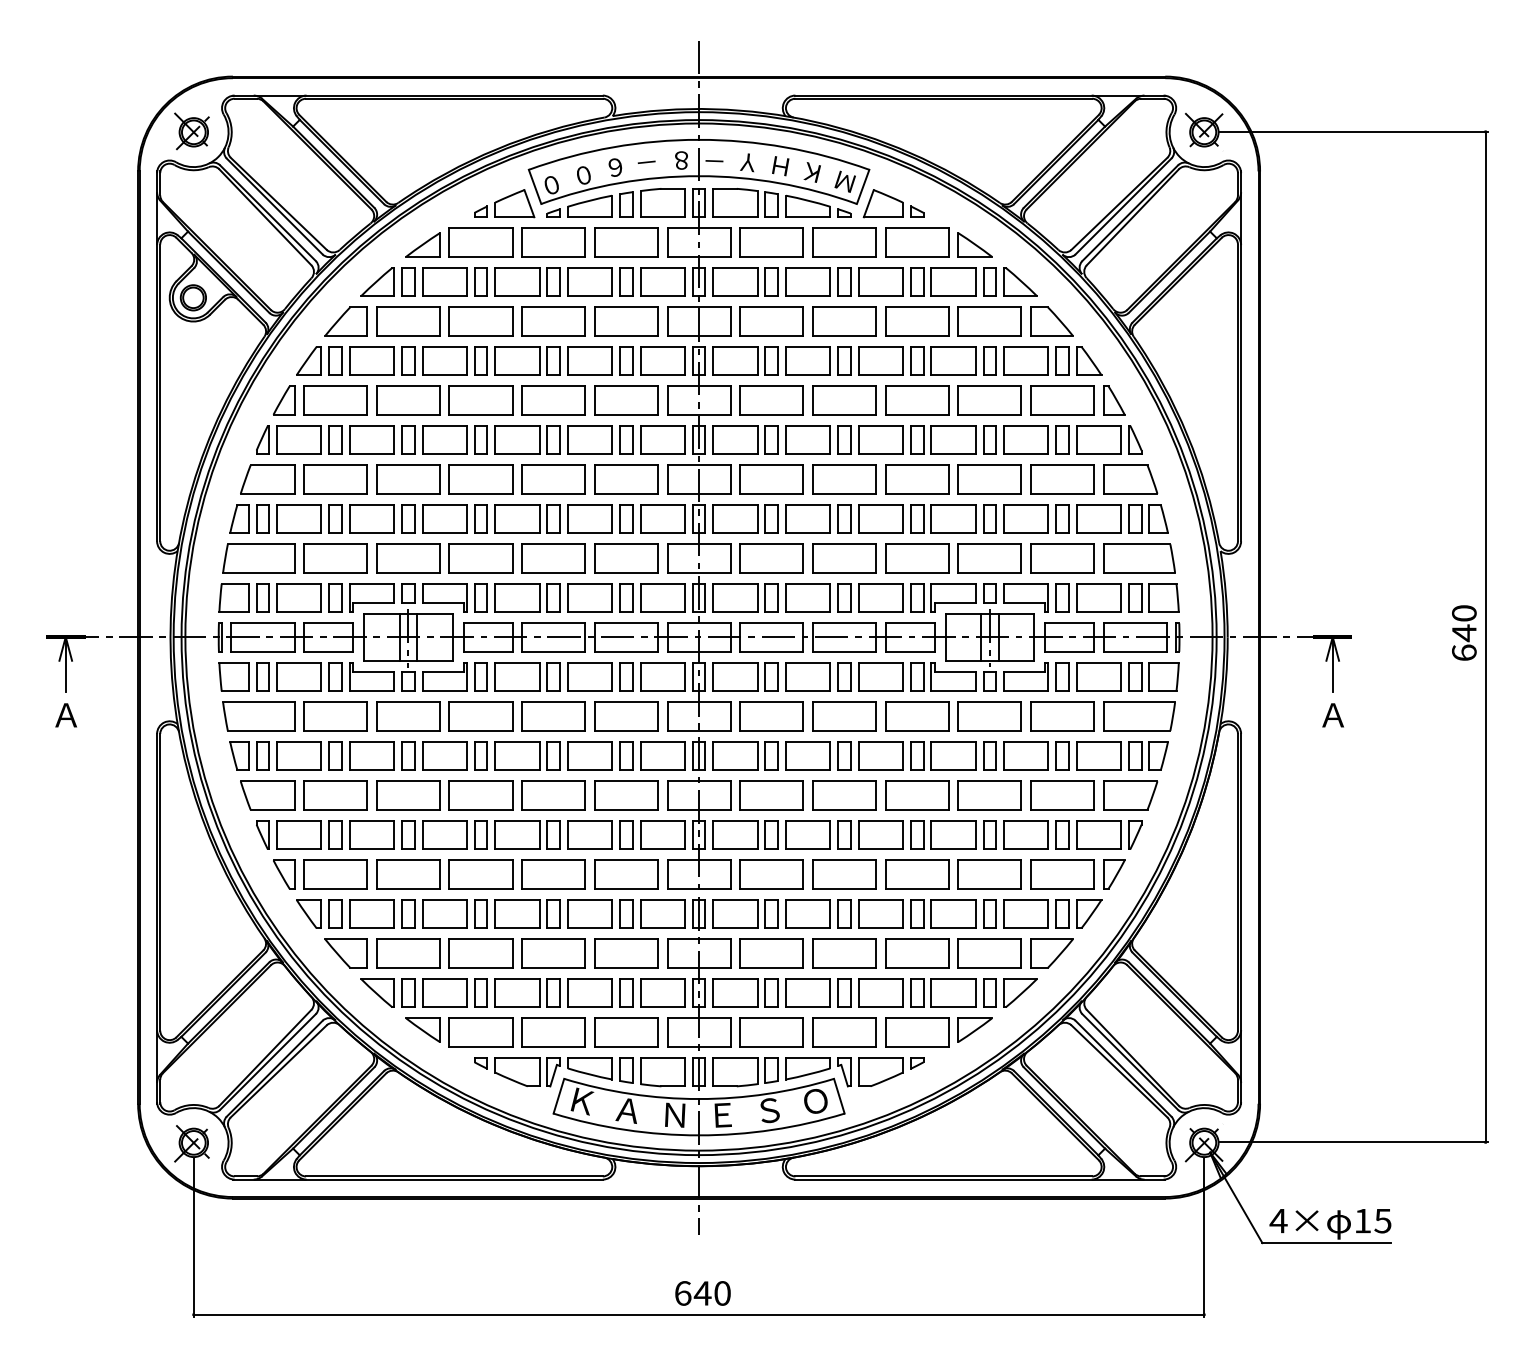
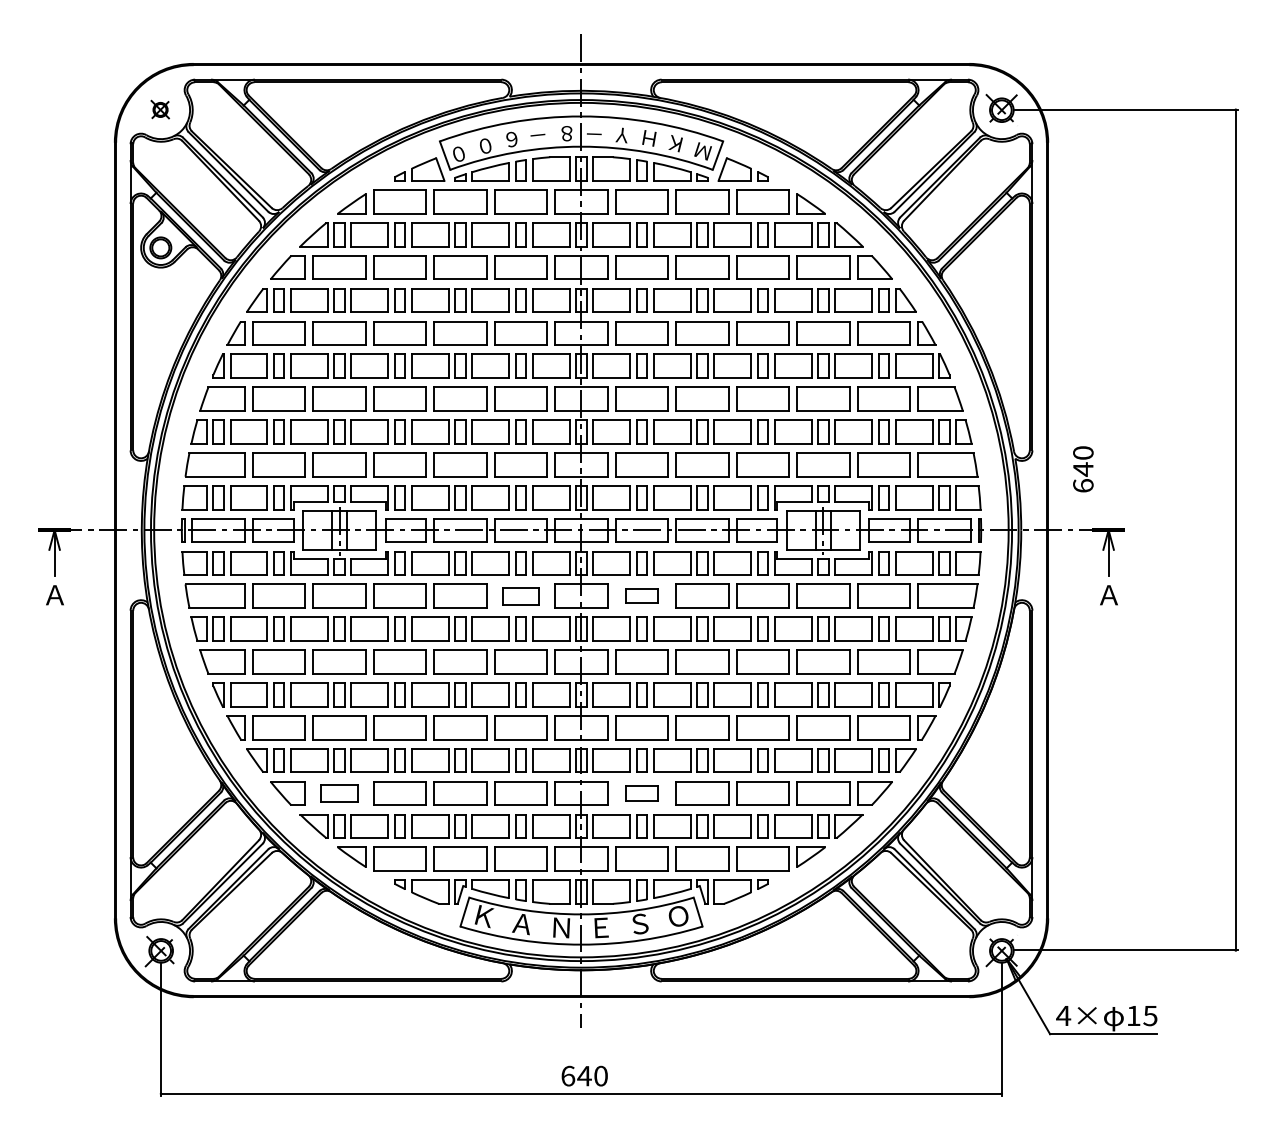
part: (191, 131) -> (159, 109), size x0.6
text: (1464, 632) -> (1083, 468), moved
part: (626, 716) -> (521, 596), size x0.7
part: (771, 716) -> (641, 596), size x0.6
part: (408, 953) -> (339, 793), size x0.7
part: (771, 953) -> (641, 793), size x0.6

